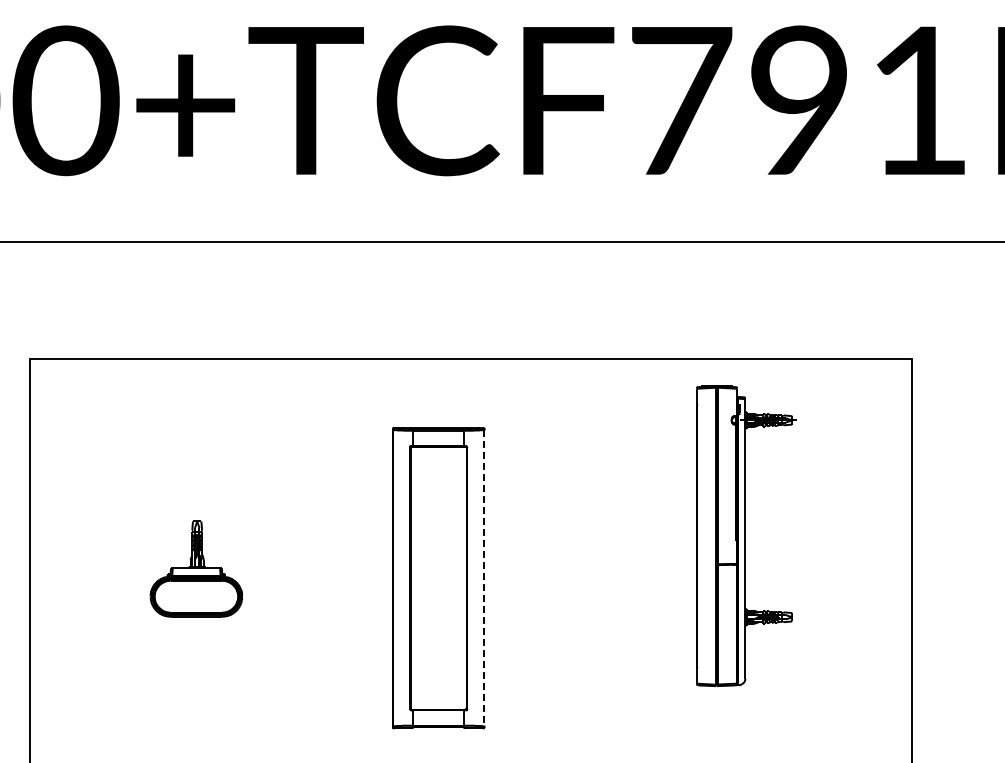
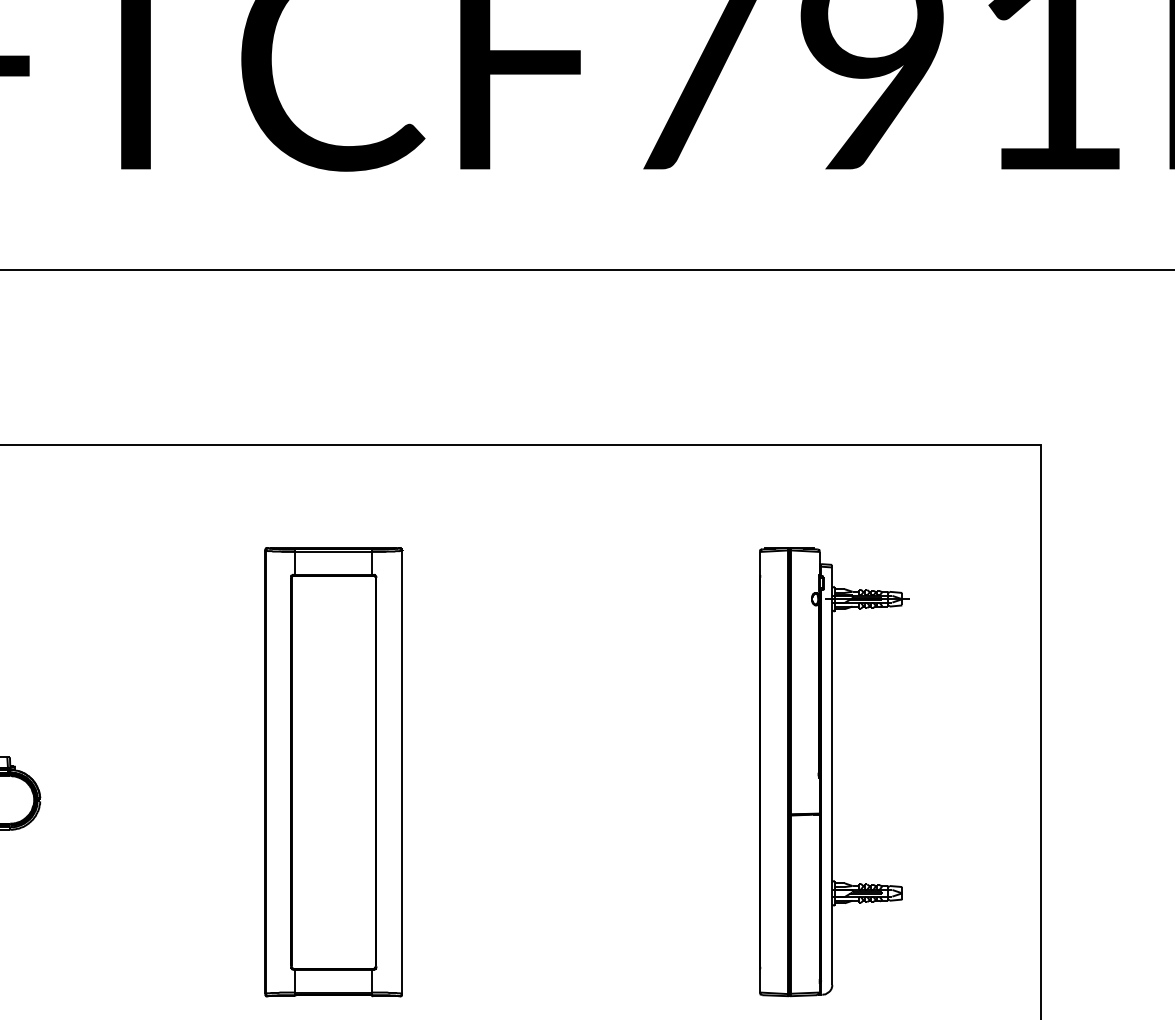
part: (746, 535) -> (833, 771), moved
line: (484, 578) -> (402, 772), dashed -> solid

